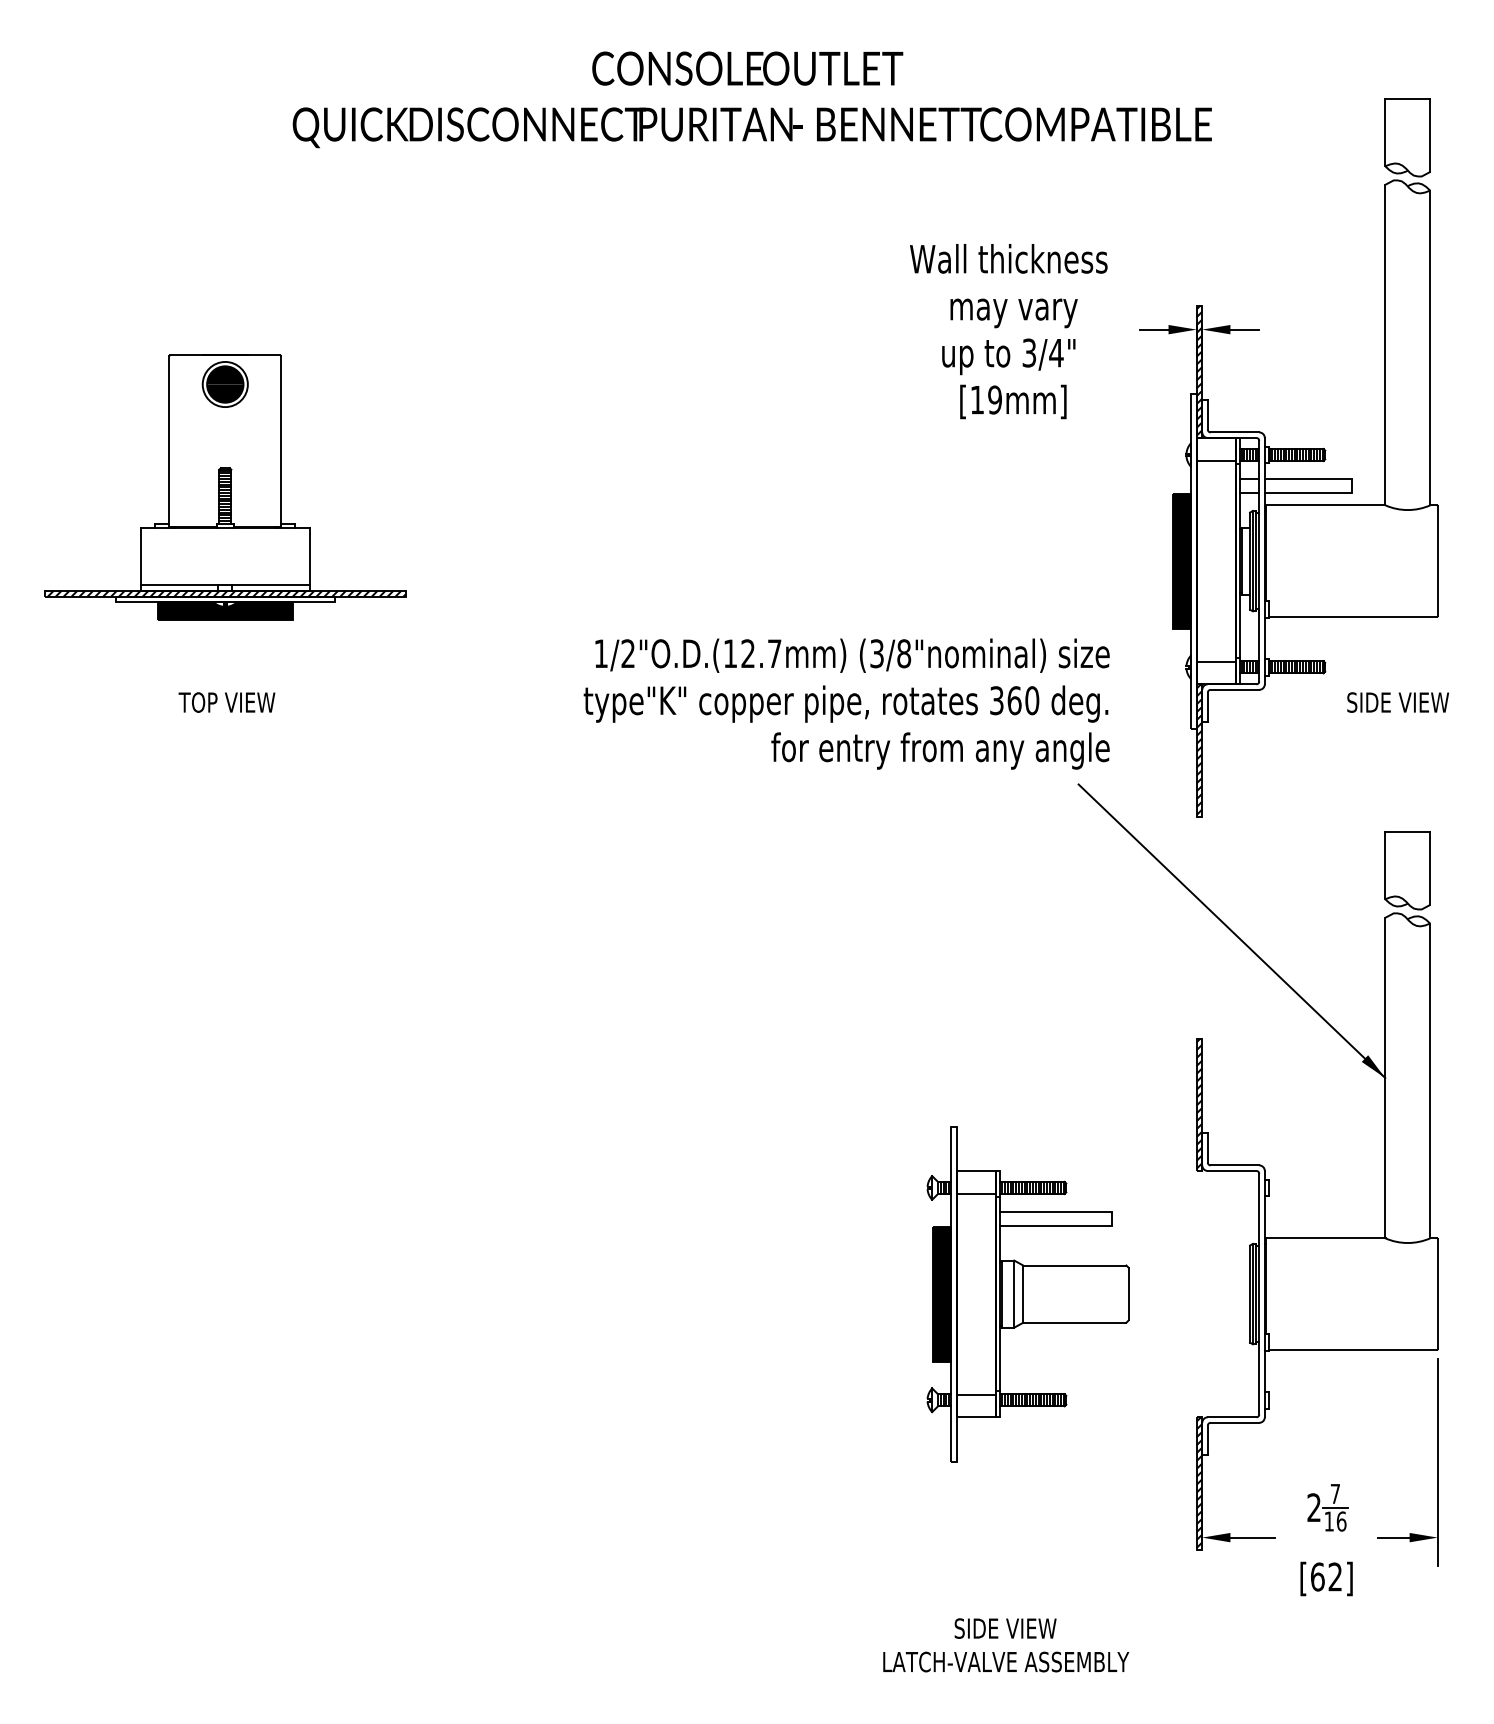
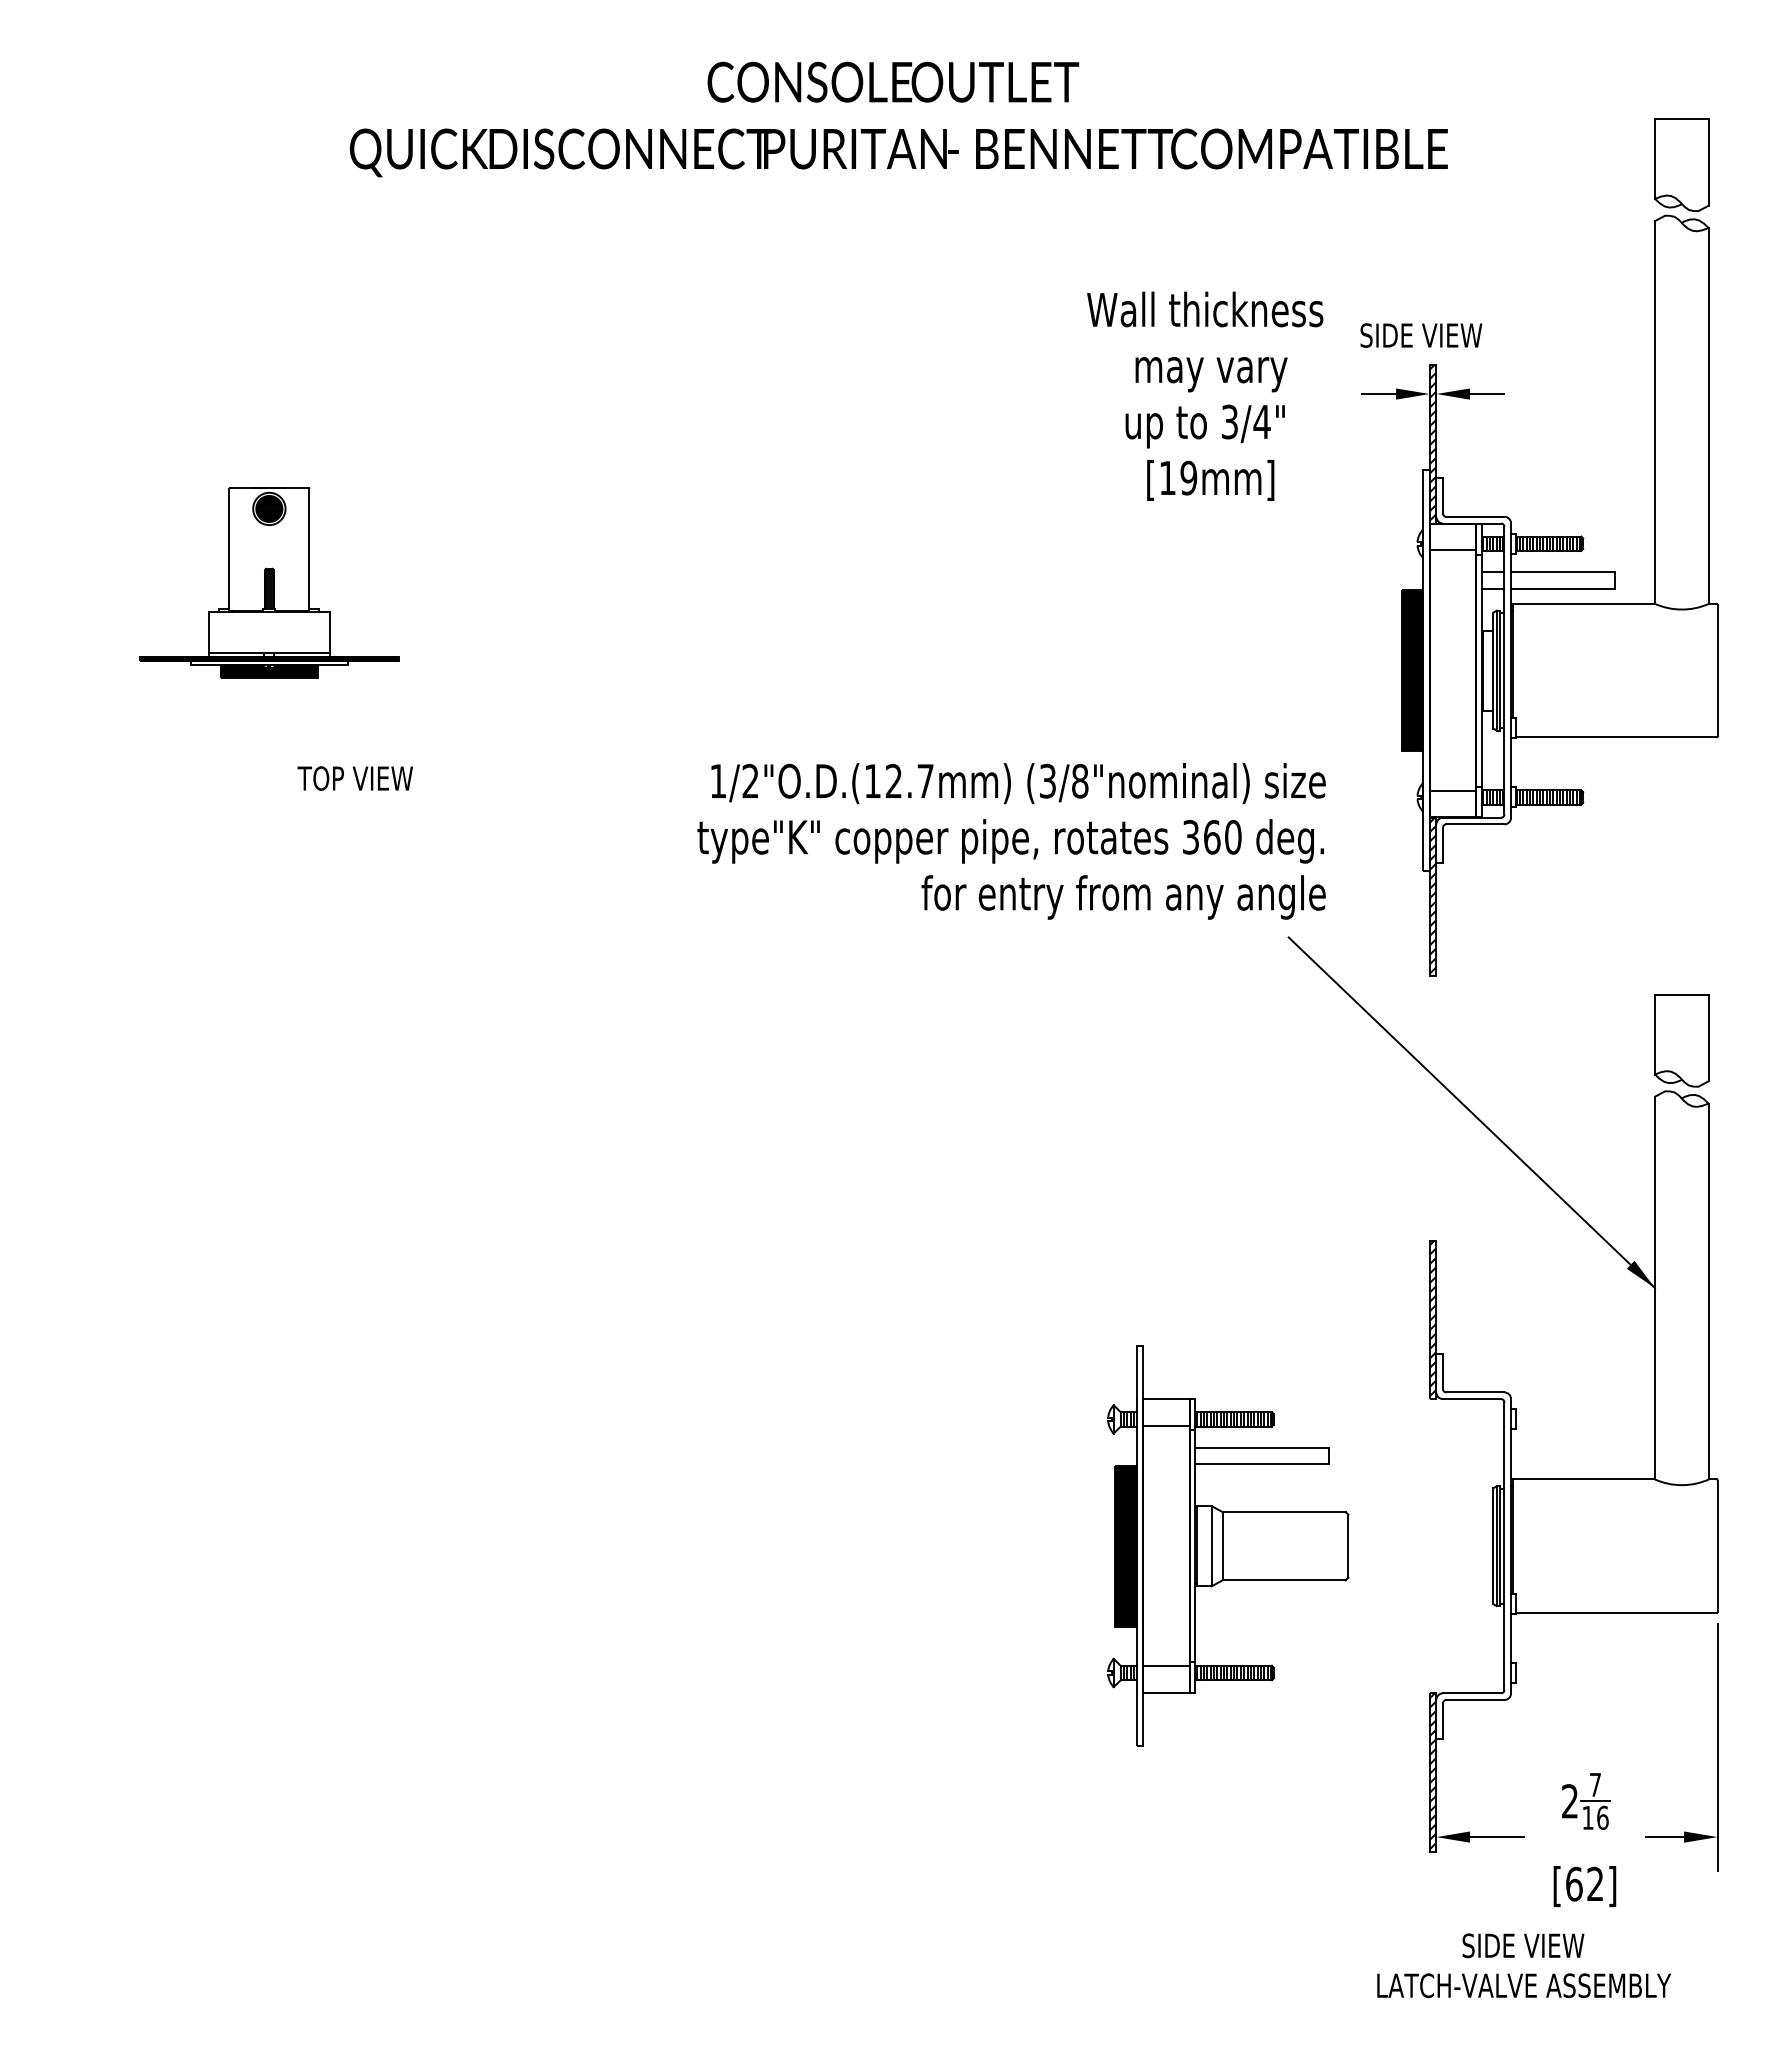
part: (225, 487) -> (269, 582), size x0.6
text: (226, 702) -> (354, 778), moved
text: (1398, 702) -> (1421, 335), moved
text: (1005, 1645) -> (1523, 1965), moved

